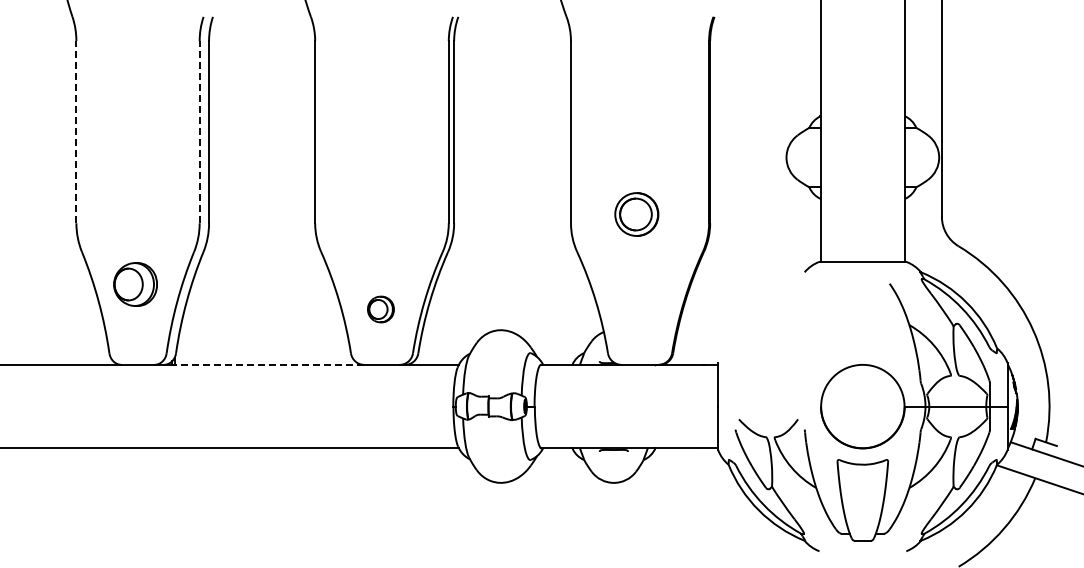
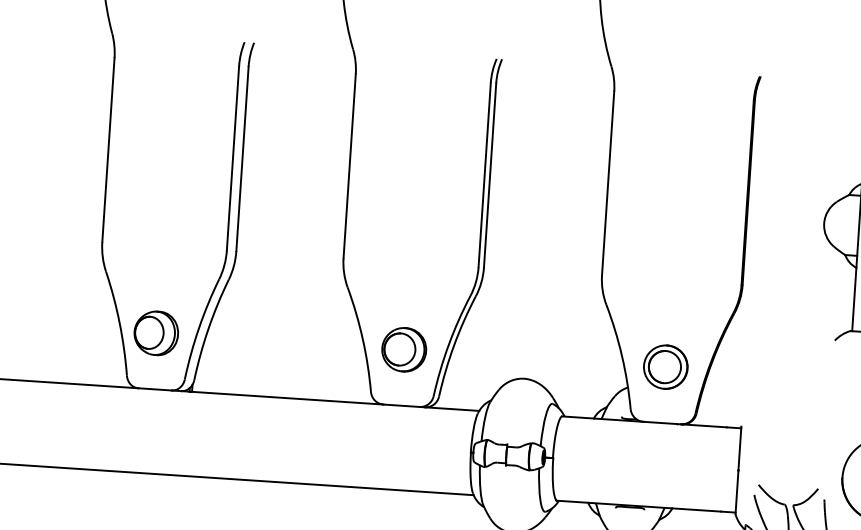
line: (76, 131) -> (108, 149), dashed -> solid
line: (199, 131) -> (232, 157), dashed -> solid
part: (636, 214) -> (665, 367), moved
part: (135, 284) -> (156, 333), moved
part: (380, 309) -> (403, 349), size x1.67
line: (268, 364) -> (286, 397), dashed -> solid

